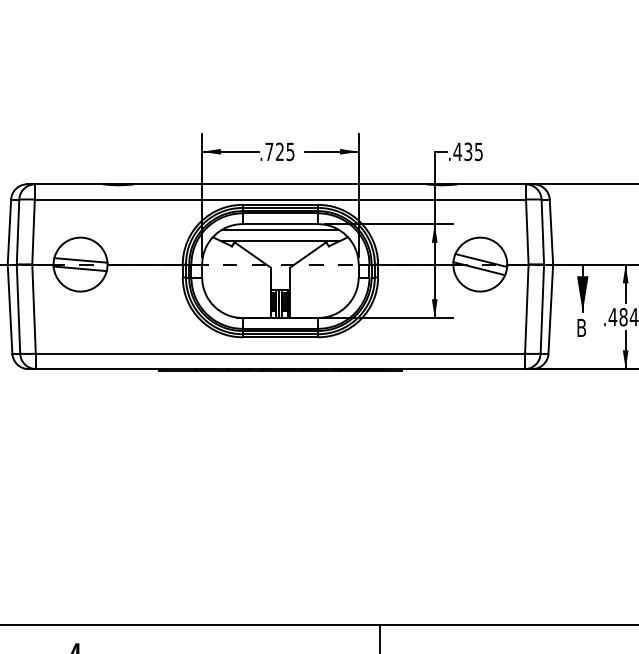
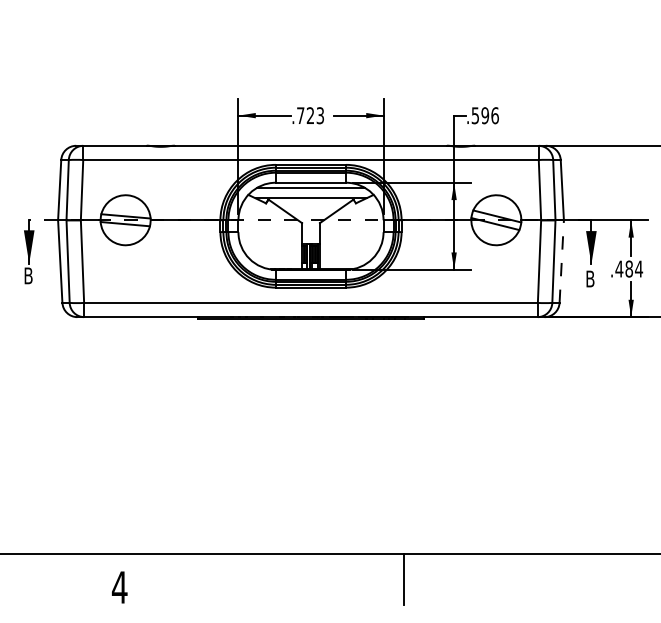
text: (290, 151) -> (320, 115), .725 -> .723
text: (467, 151) -> (484, 115), .435 -> .596
line: (550, 309) -> (561, 261), solid -> dashed

